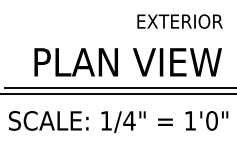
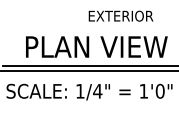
text: (179, 20) -> (120, 15), moved

